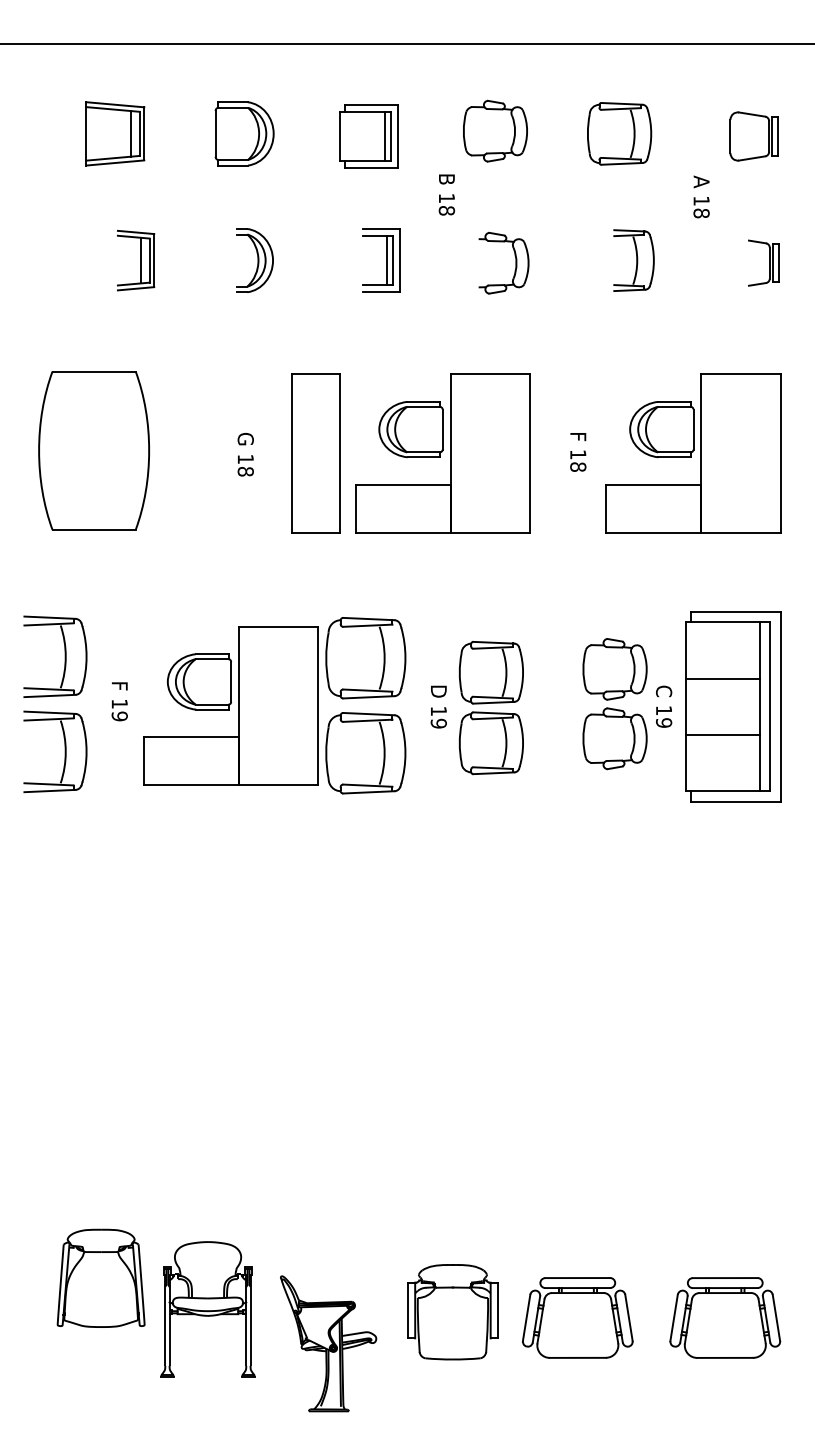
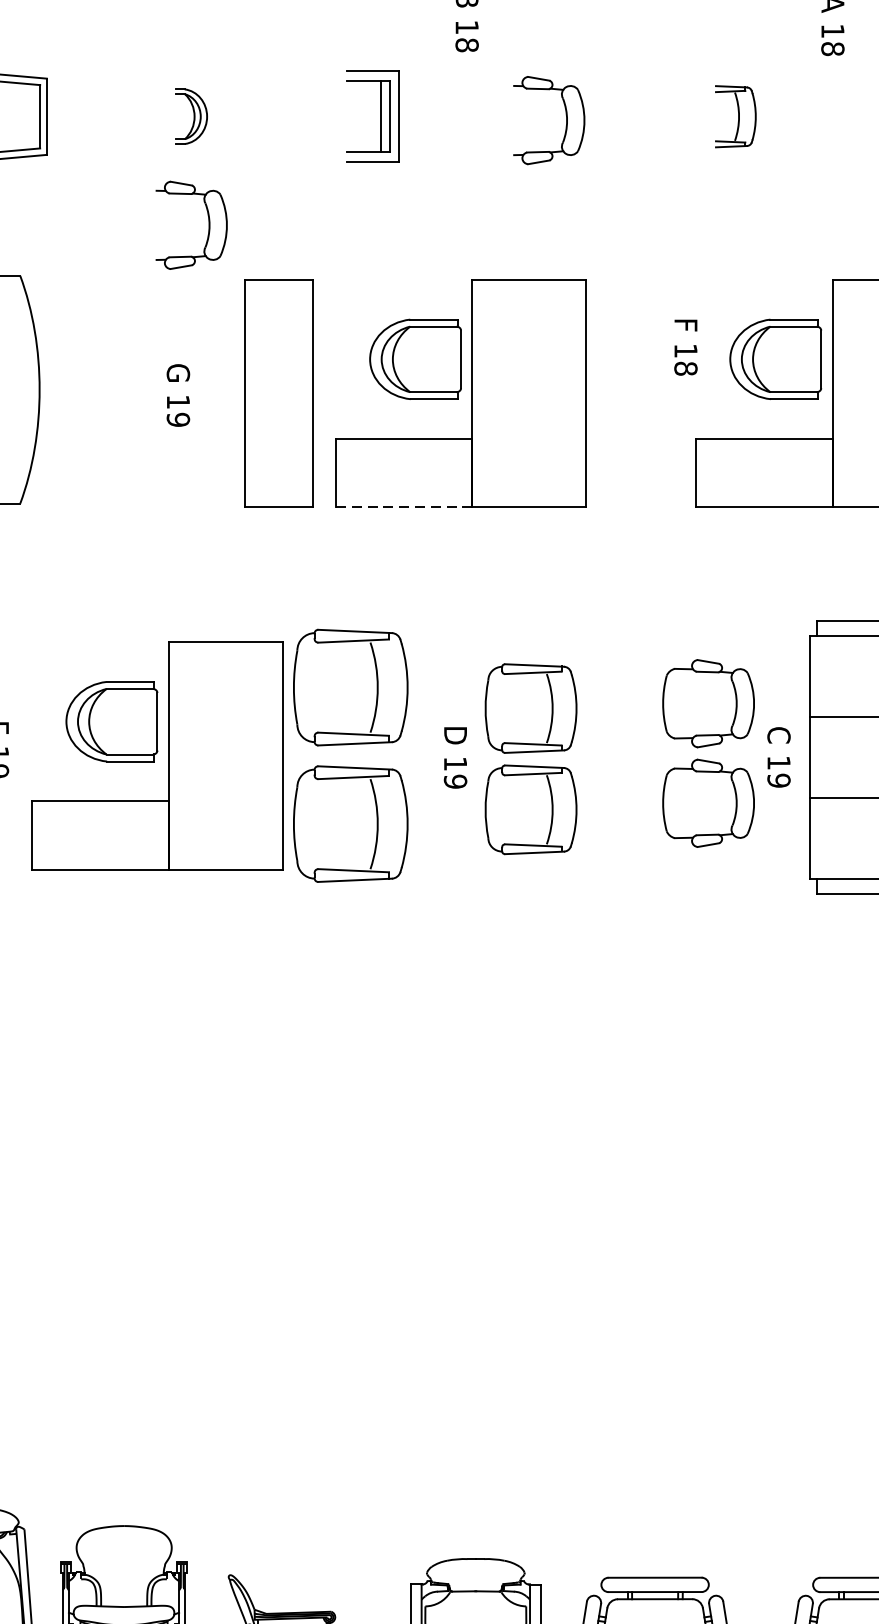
line: (141, 260) -> (28, 116), removed
part: (254, 260) -> (190, 116), size x0.6
part: (633, 260) -> (735, 116), size x0.7
part: (266, 336) -> (208, 225), added
text: (578, 452) -> (686, 347), moved
text: (245, 471) -> (177, 419), 18 -> 19
line: (403, 532) -> (404, 507), solid -> dashed

